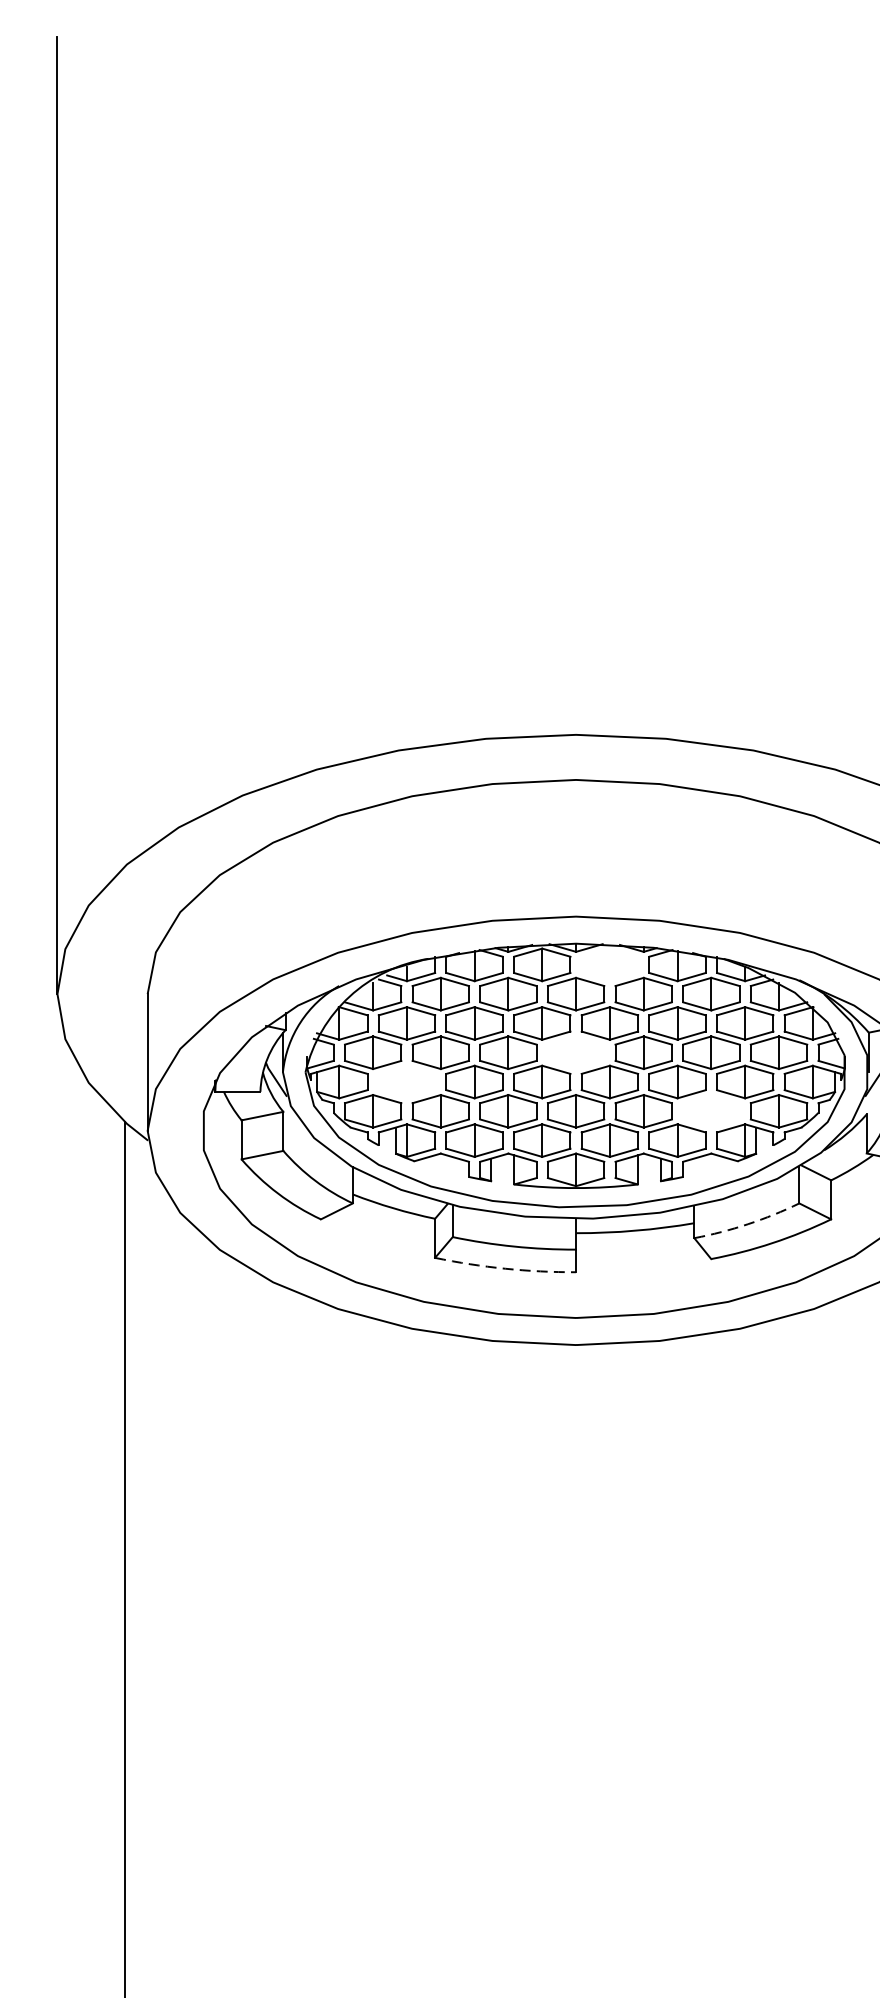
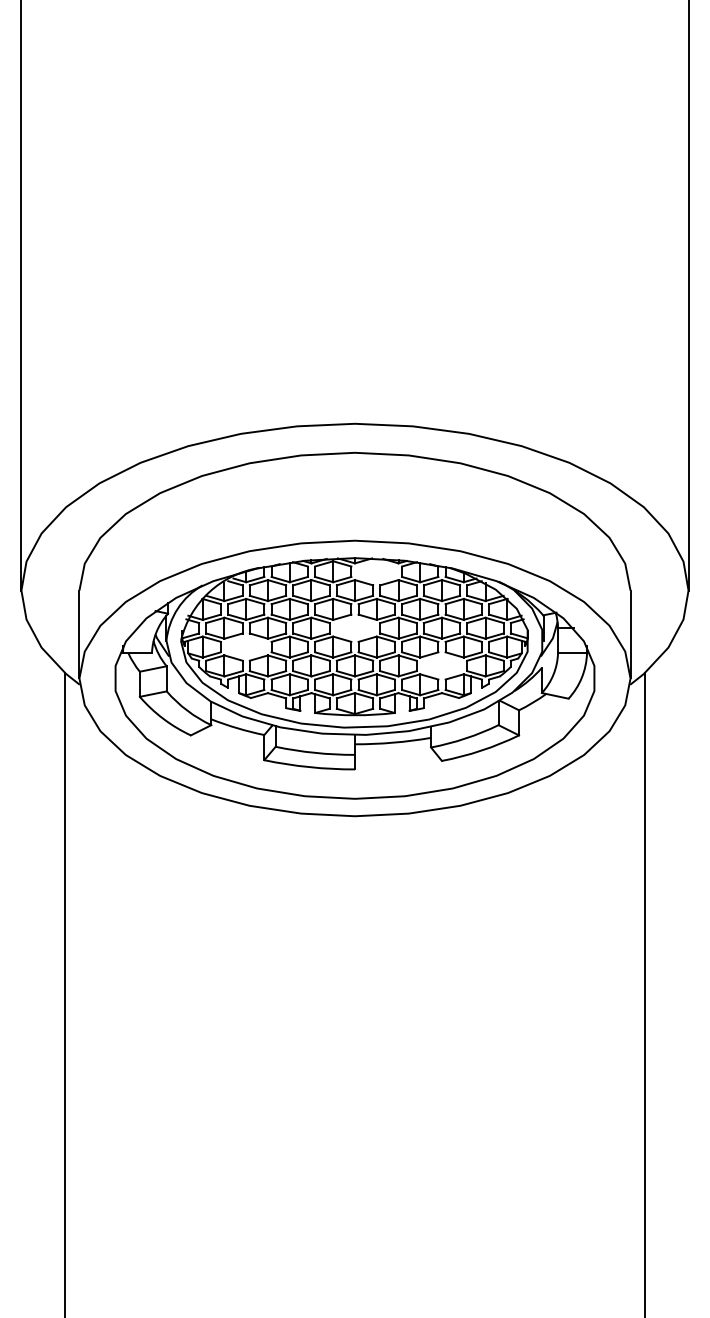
arc: (747, 1224) -> (465, 738), dashed -> solid
arc: (505, 1269) -> (309, 767), dashed -> solid

